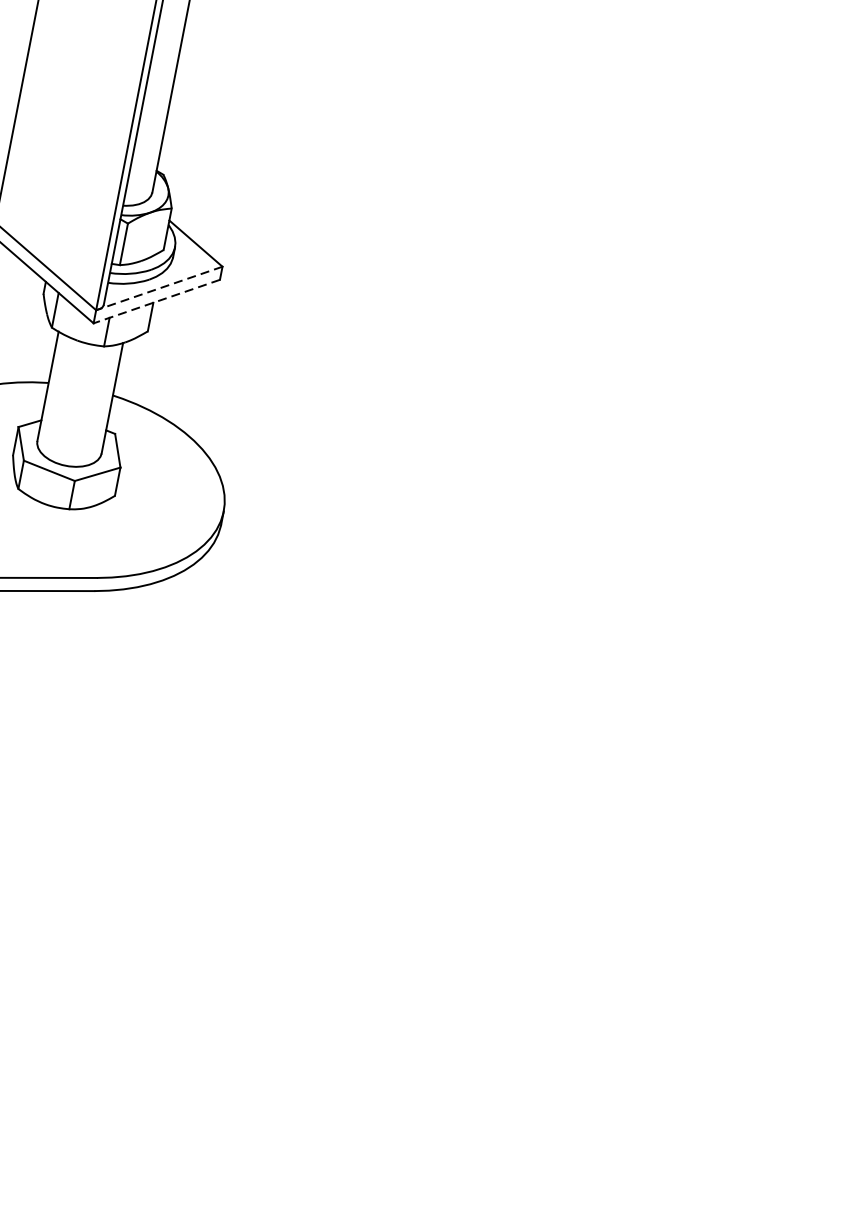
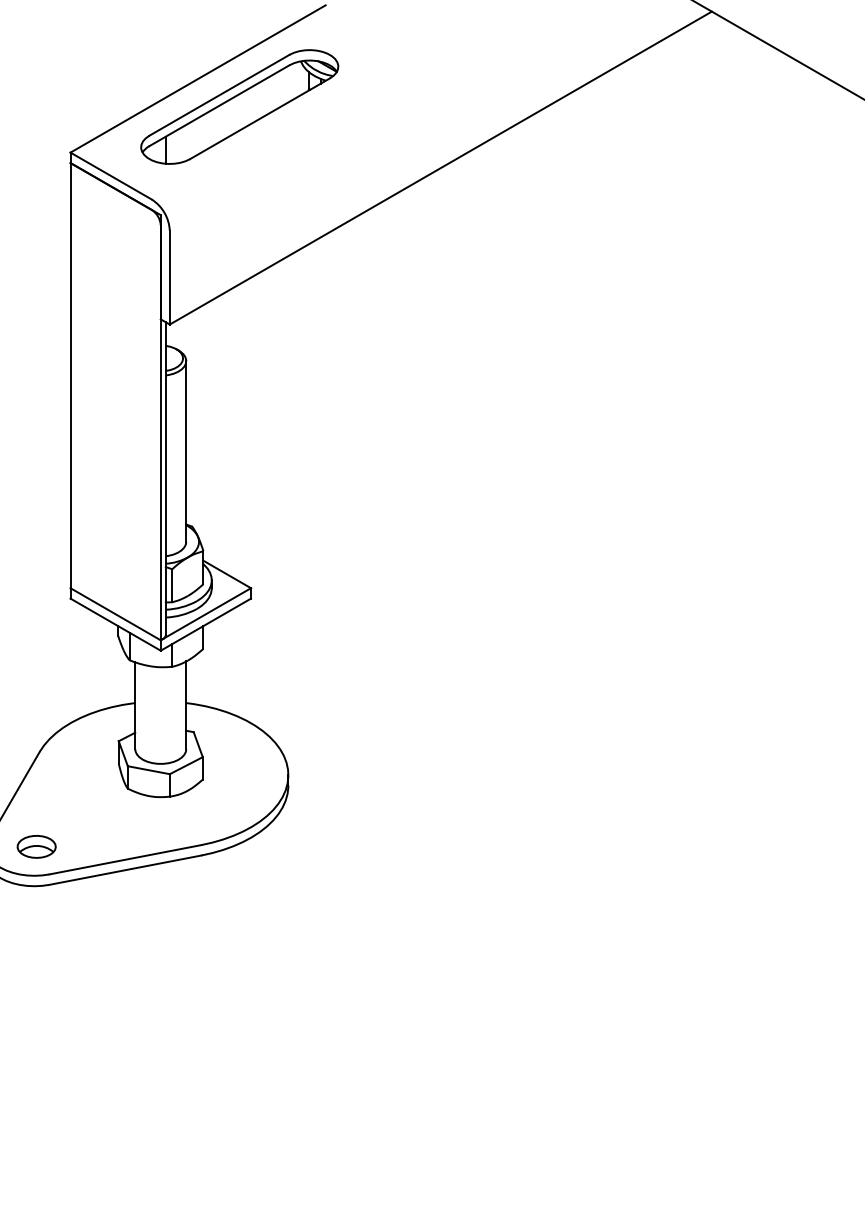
line: (158, 288) -> (205, 614), dashed -> solid
line: (156, 301) -> (205, 624), dashed -> solid

